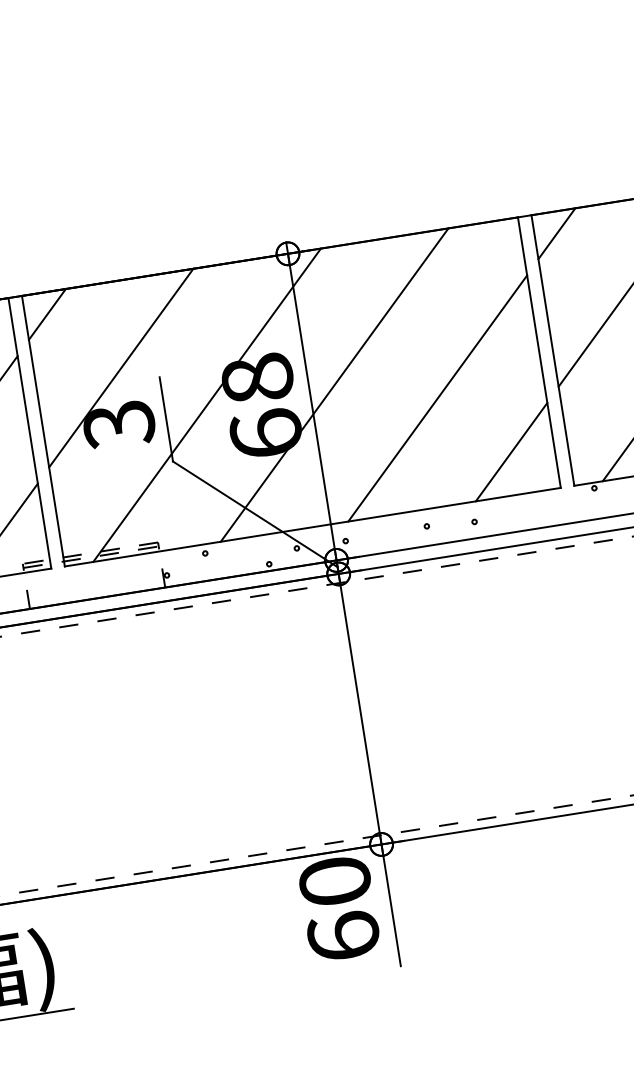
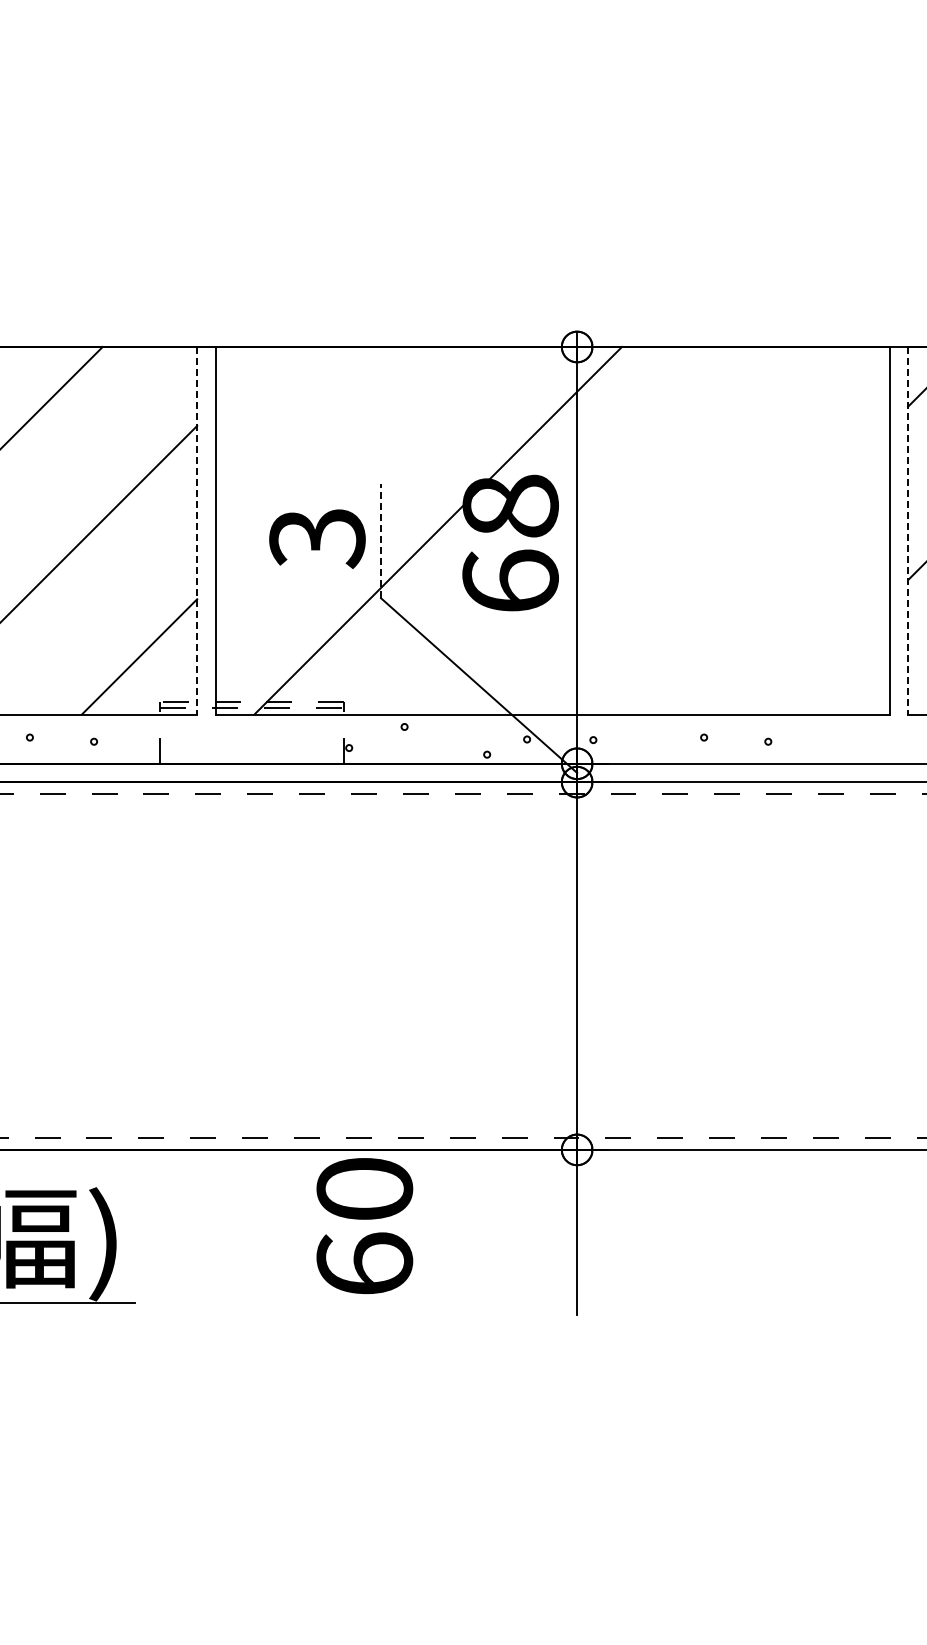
line: (47, 314) -> (245, 376), removed
line: (553, 350) -> (908, 530), solid -> dashed
line: (120, 368) -> (331, 463), removed
line: (334, 384) -> (611, 530), removed
line: (437, 398) -> (744, 569), removed
line: (166, 418) -> (381, 540), solid -> dashed
line: (30, 433) -> (197, 530), solid -> dashed
line: (511, 451) -> (831, 656), removed
text: (339, 908) -> (364, 1226), moved

